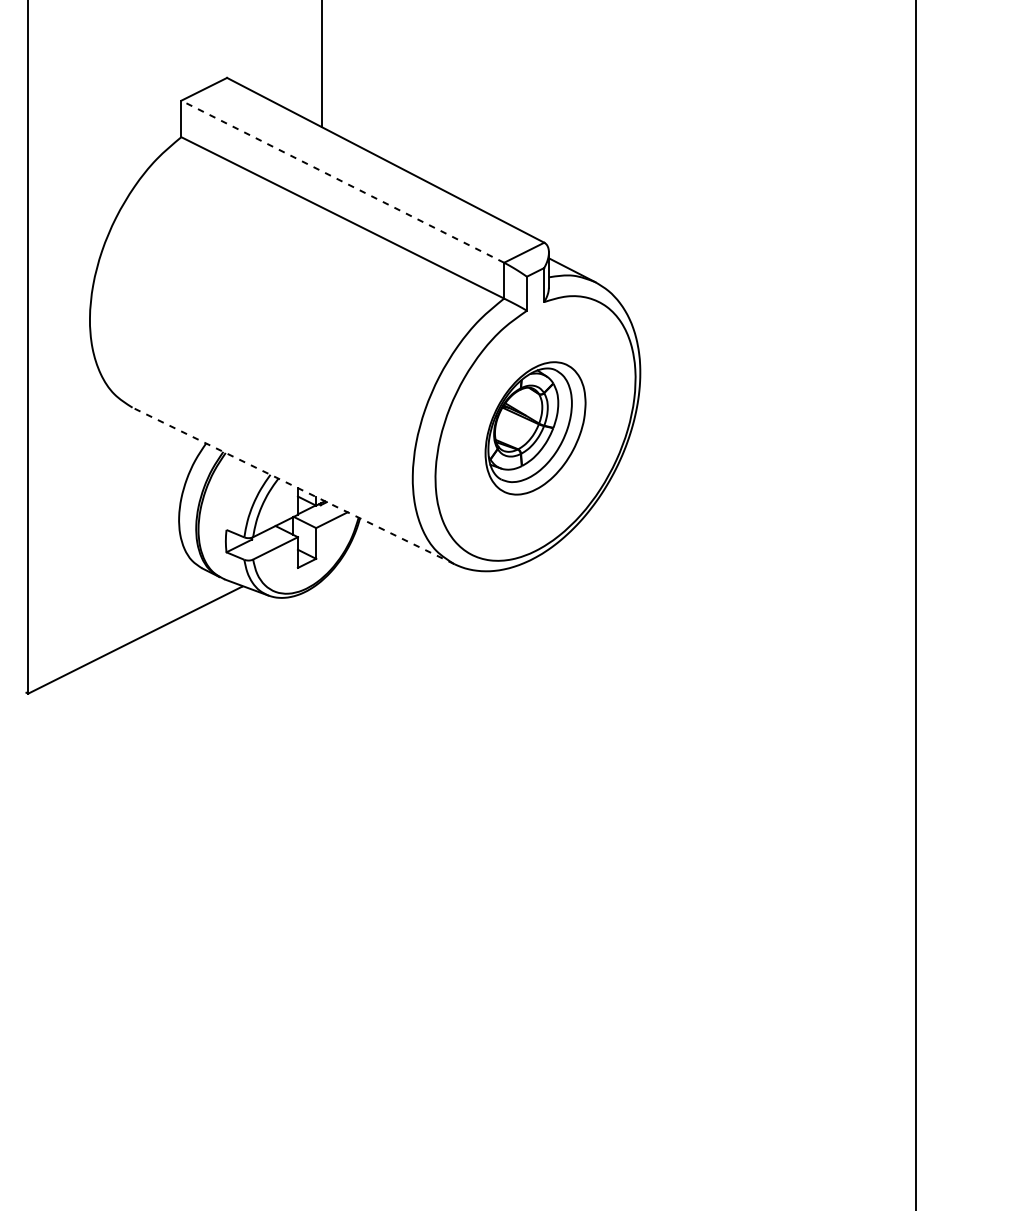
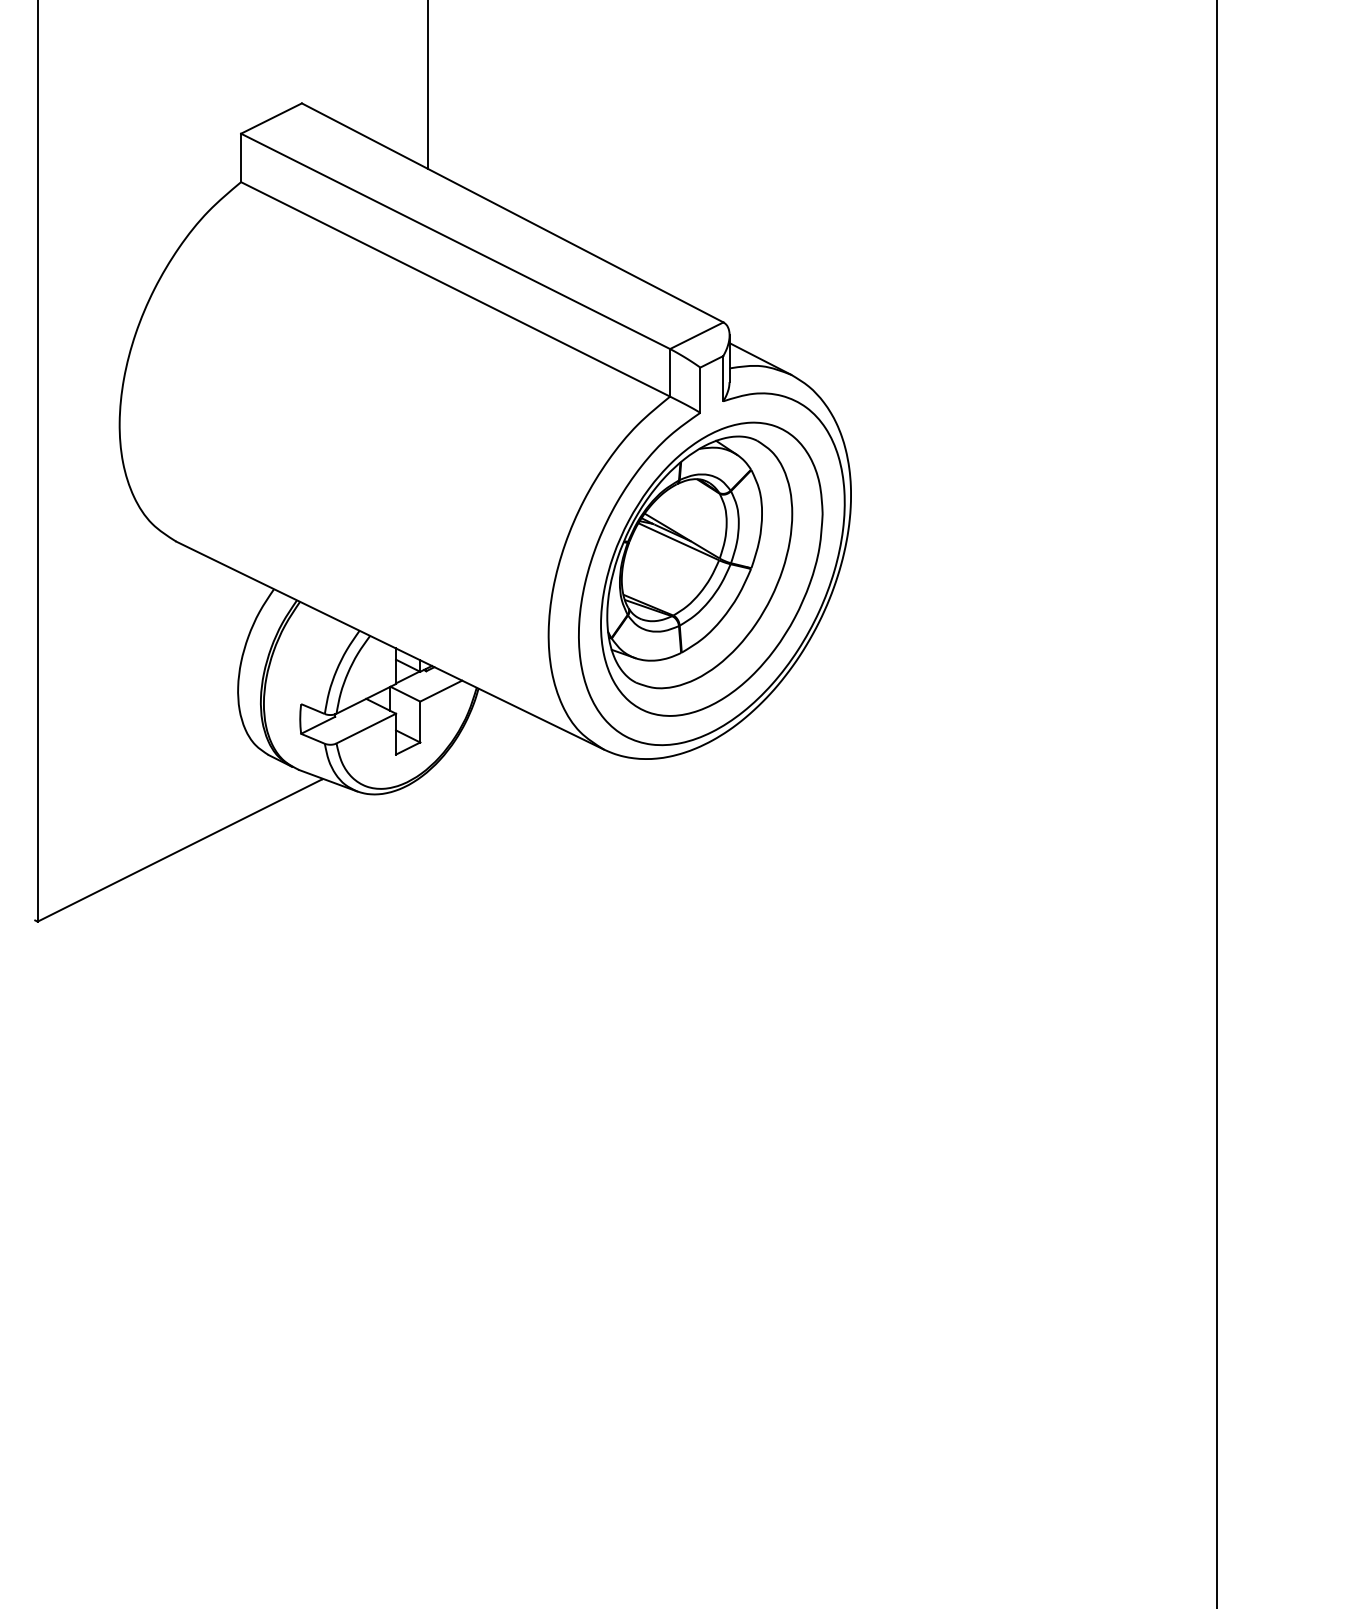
line: (342, 181) -> (455, 241), dashed -> solid
part: (535, 427) -> (711, 568), size x1.67
line: (293, 485) -> (390, 645), dashed -> solid

